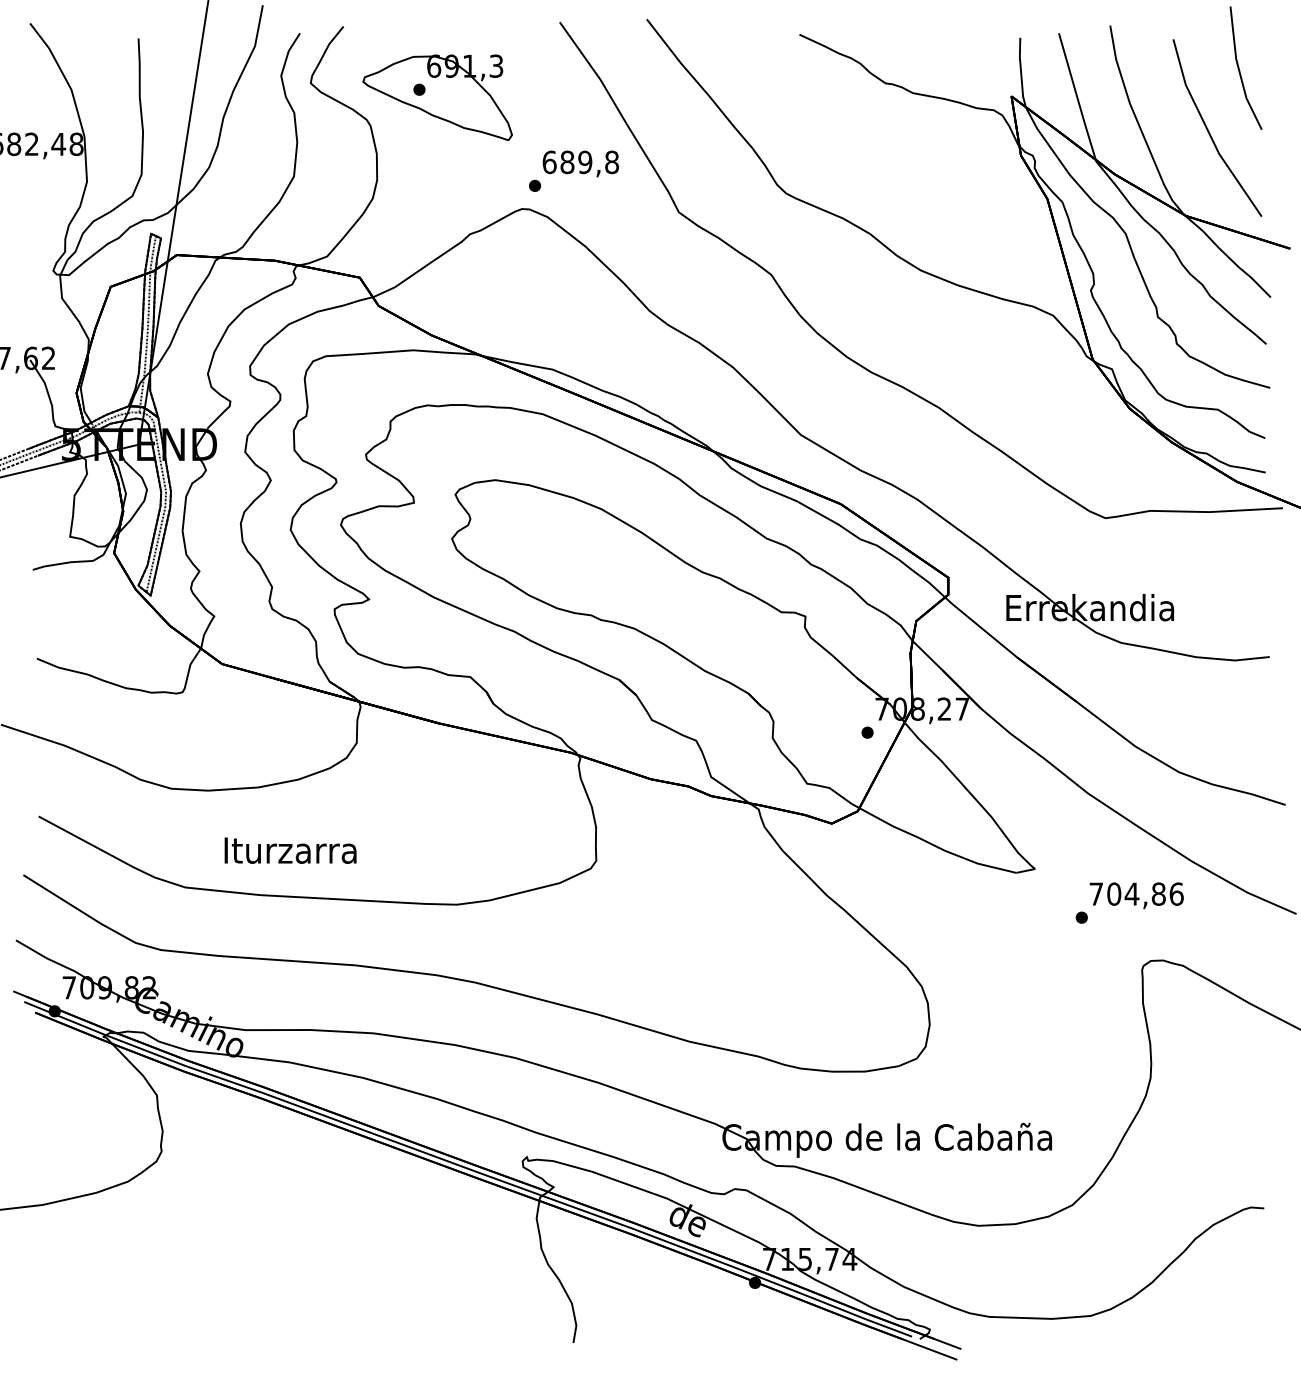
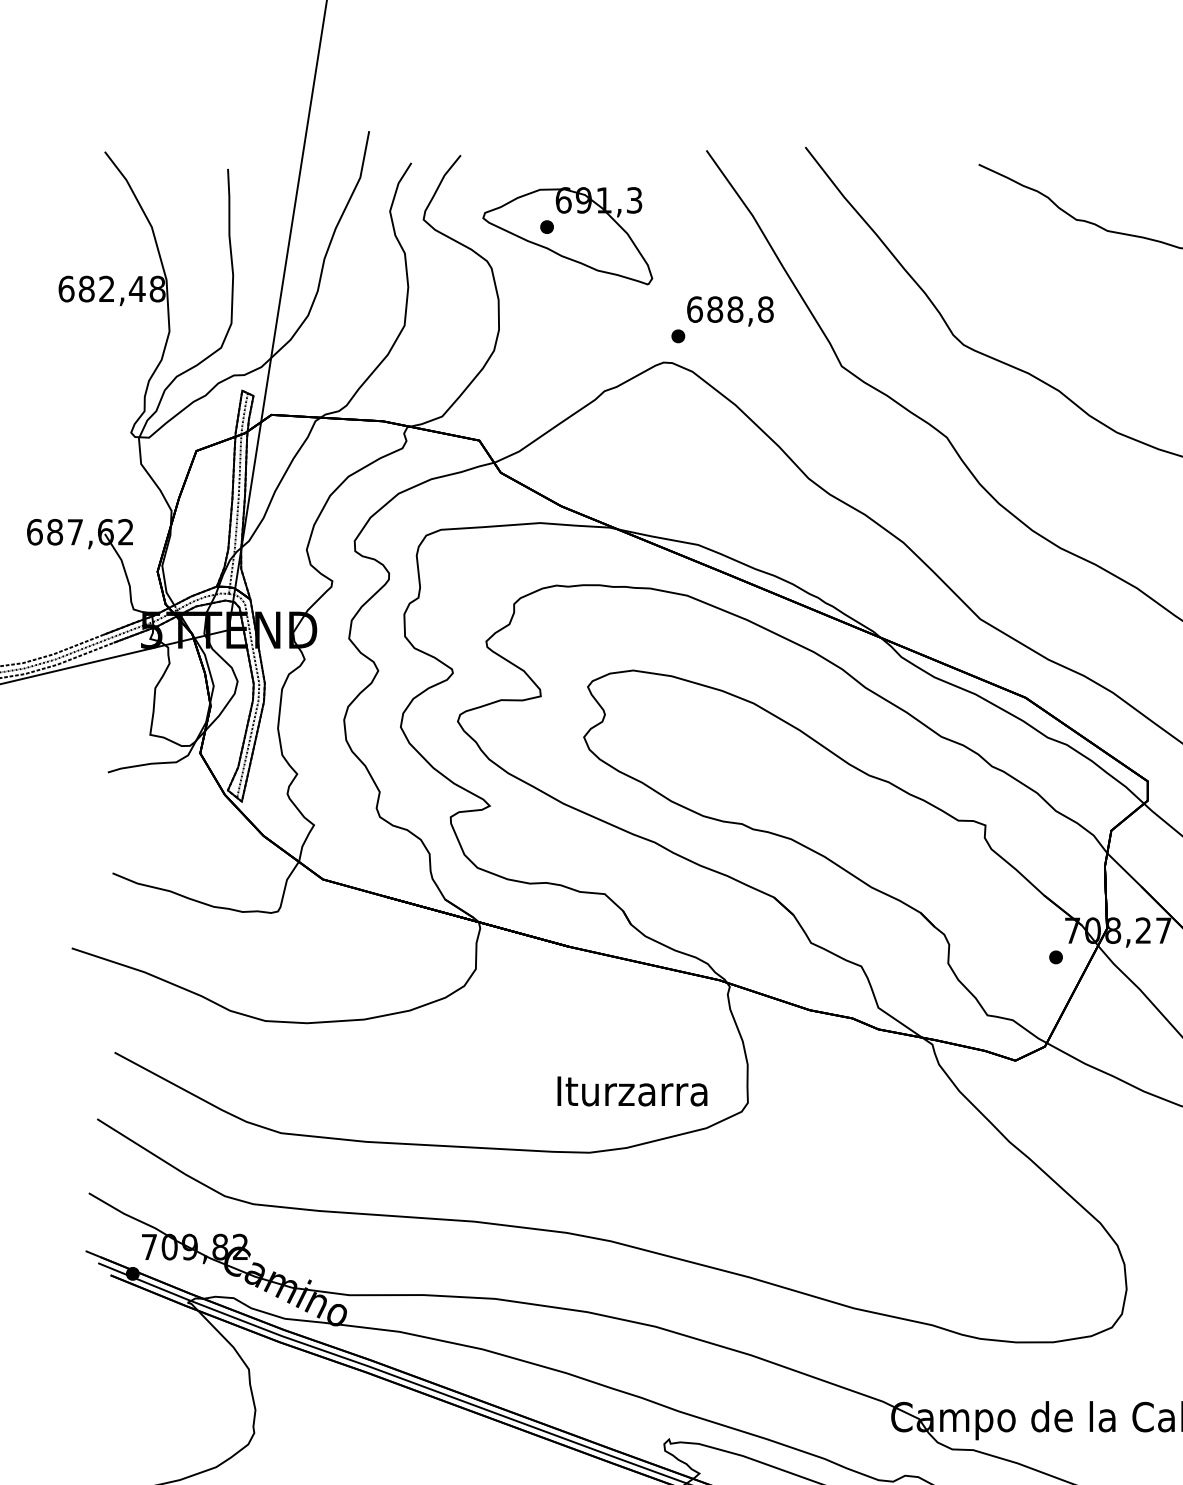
text: (585, 162) -> (735, 309), 689,8 -> 688,8
text: (290, 850) -> (632, 1091), moved

